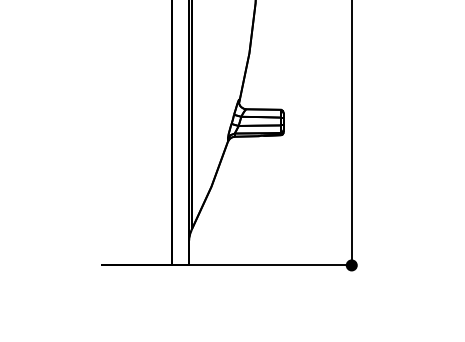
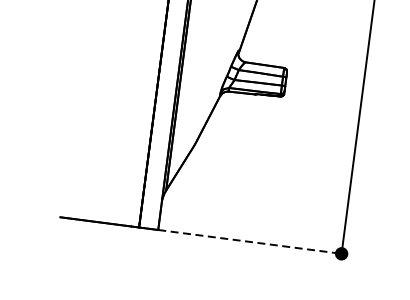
line: (270, 265) -> (249, 241), solid -> dashed

